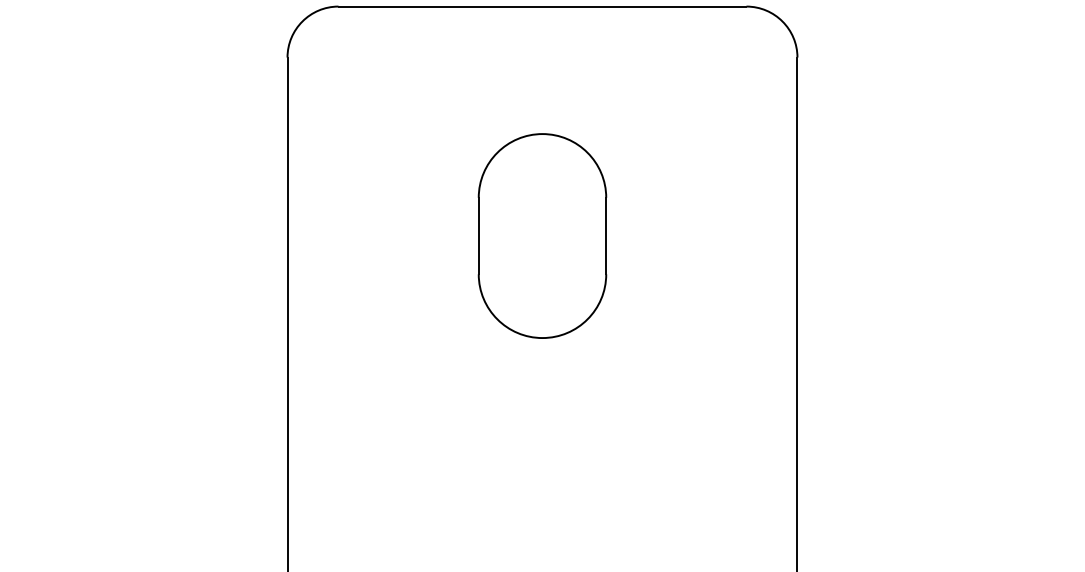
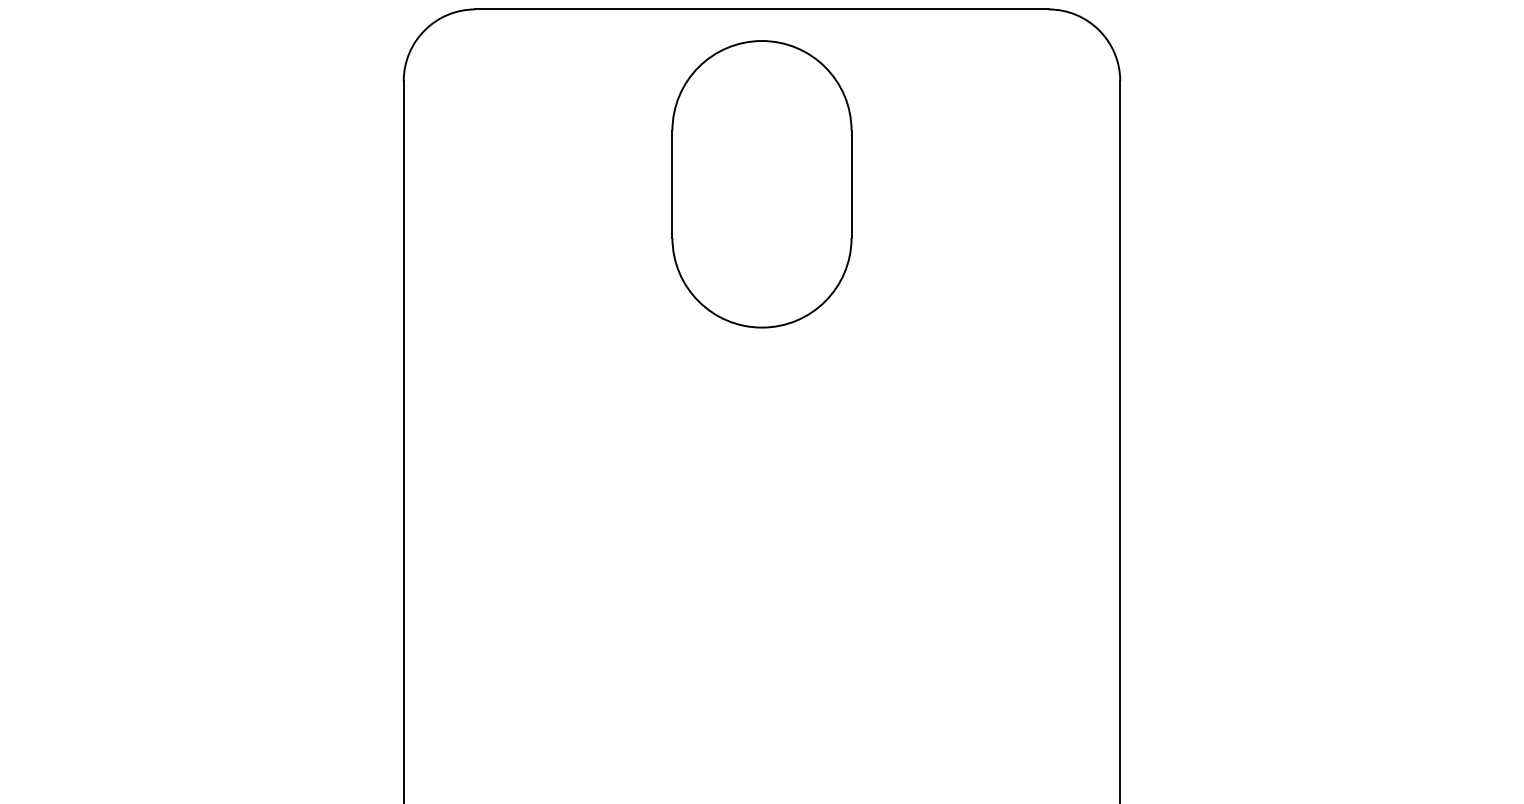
part: (542, 235) -> (762, 183), moved

